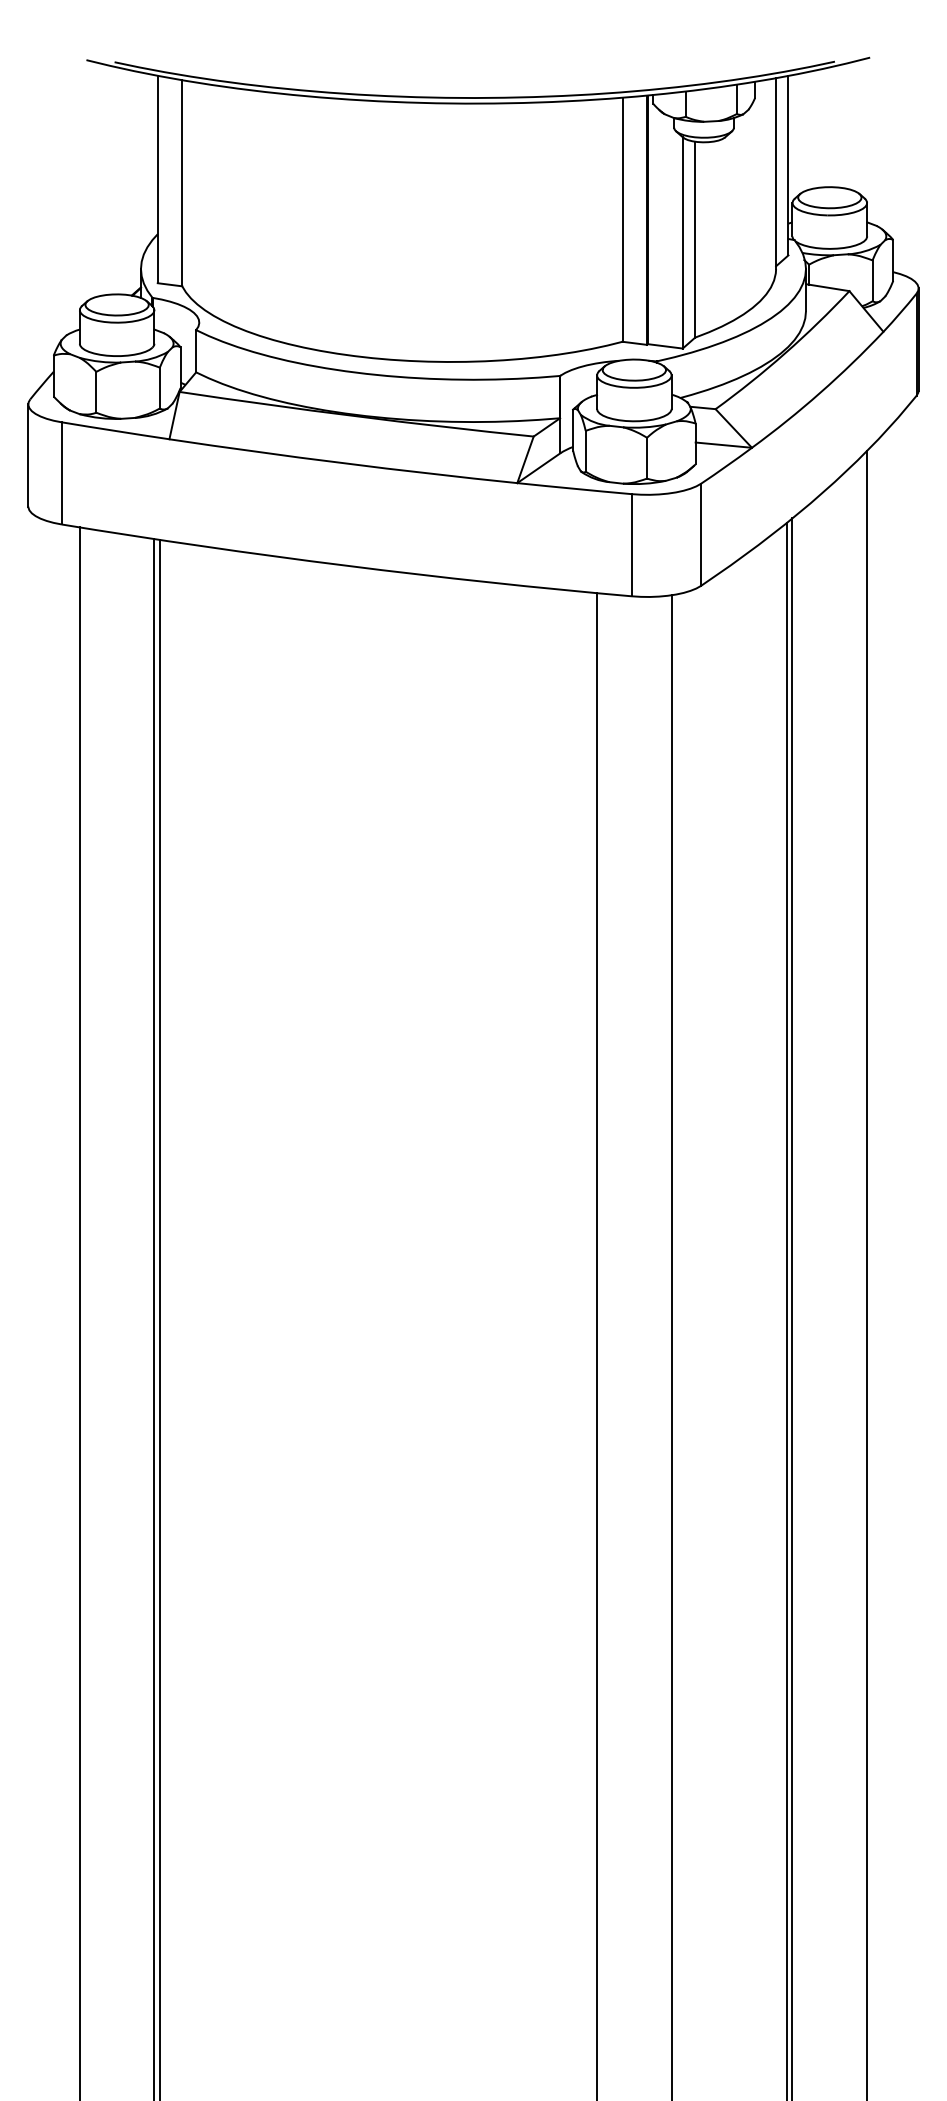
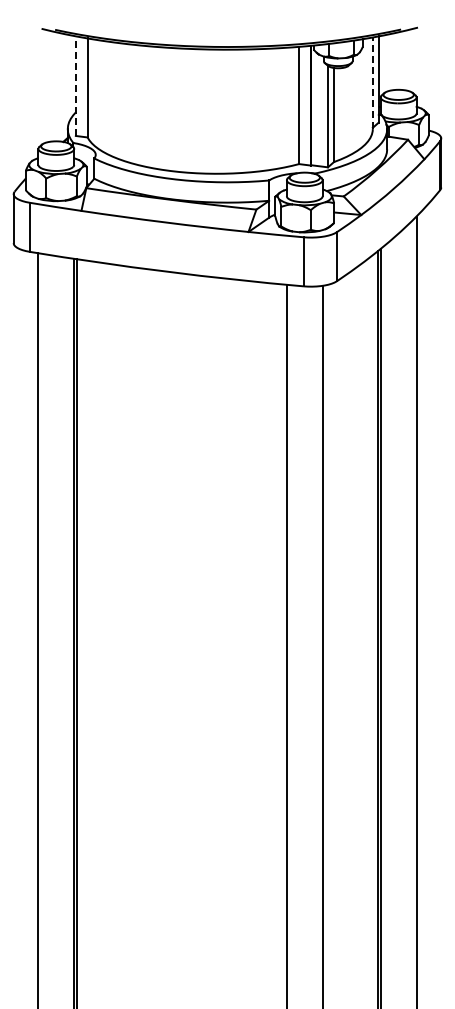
line: (775, 173) -> (372, 83), solid -> dashed
line: (157, 180) -> (75, 86), solid -> dashed

